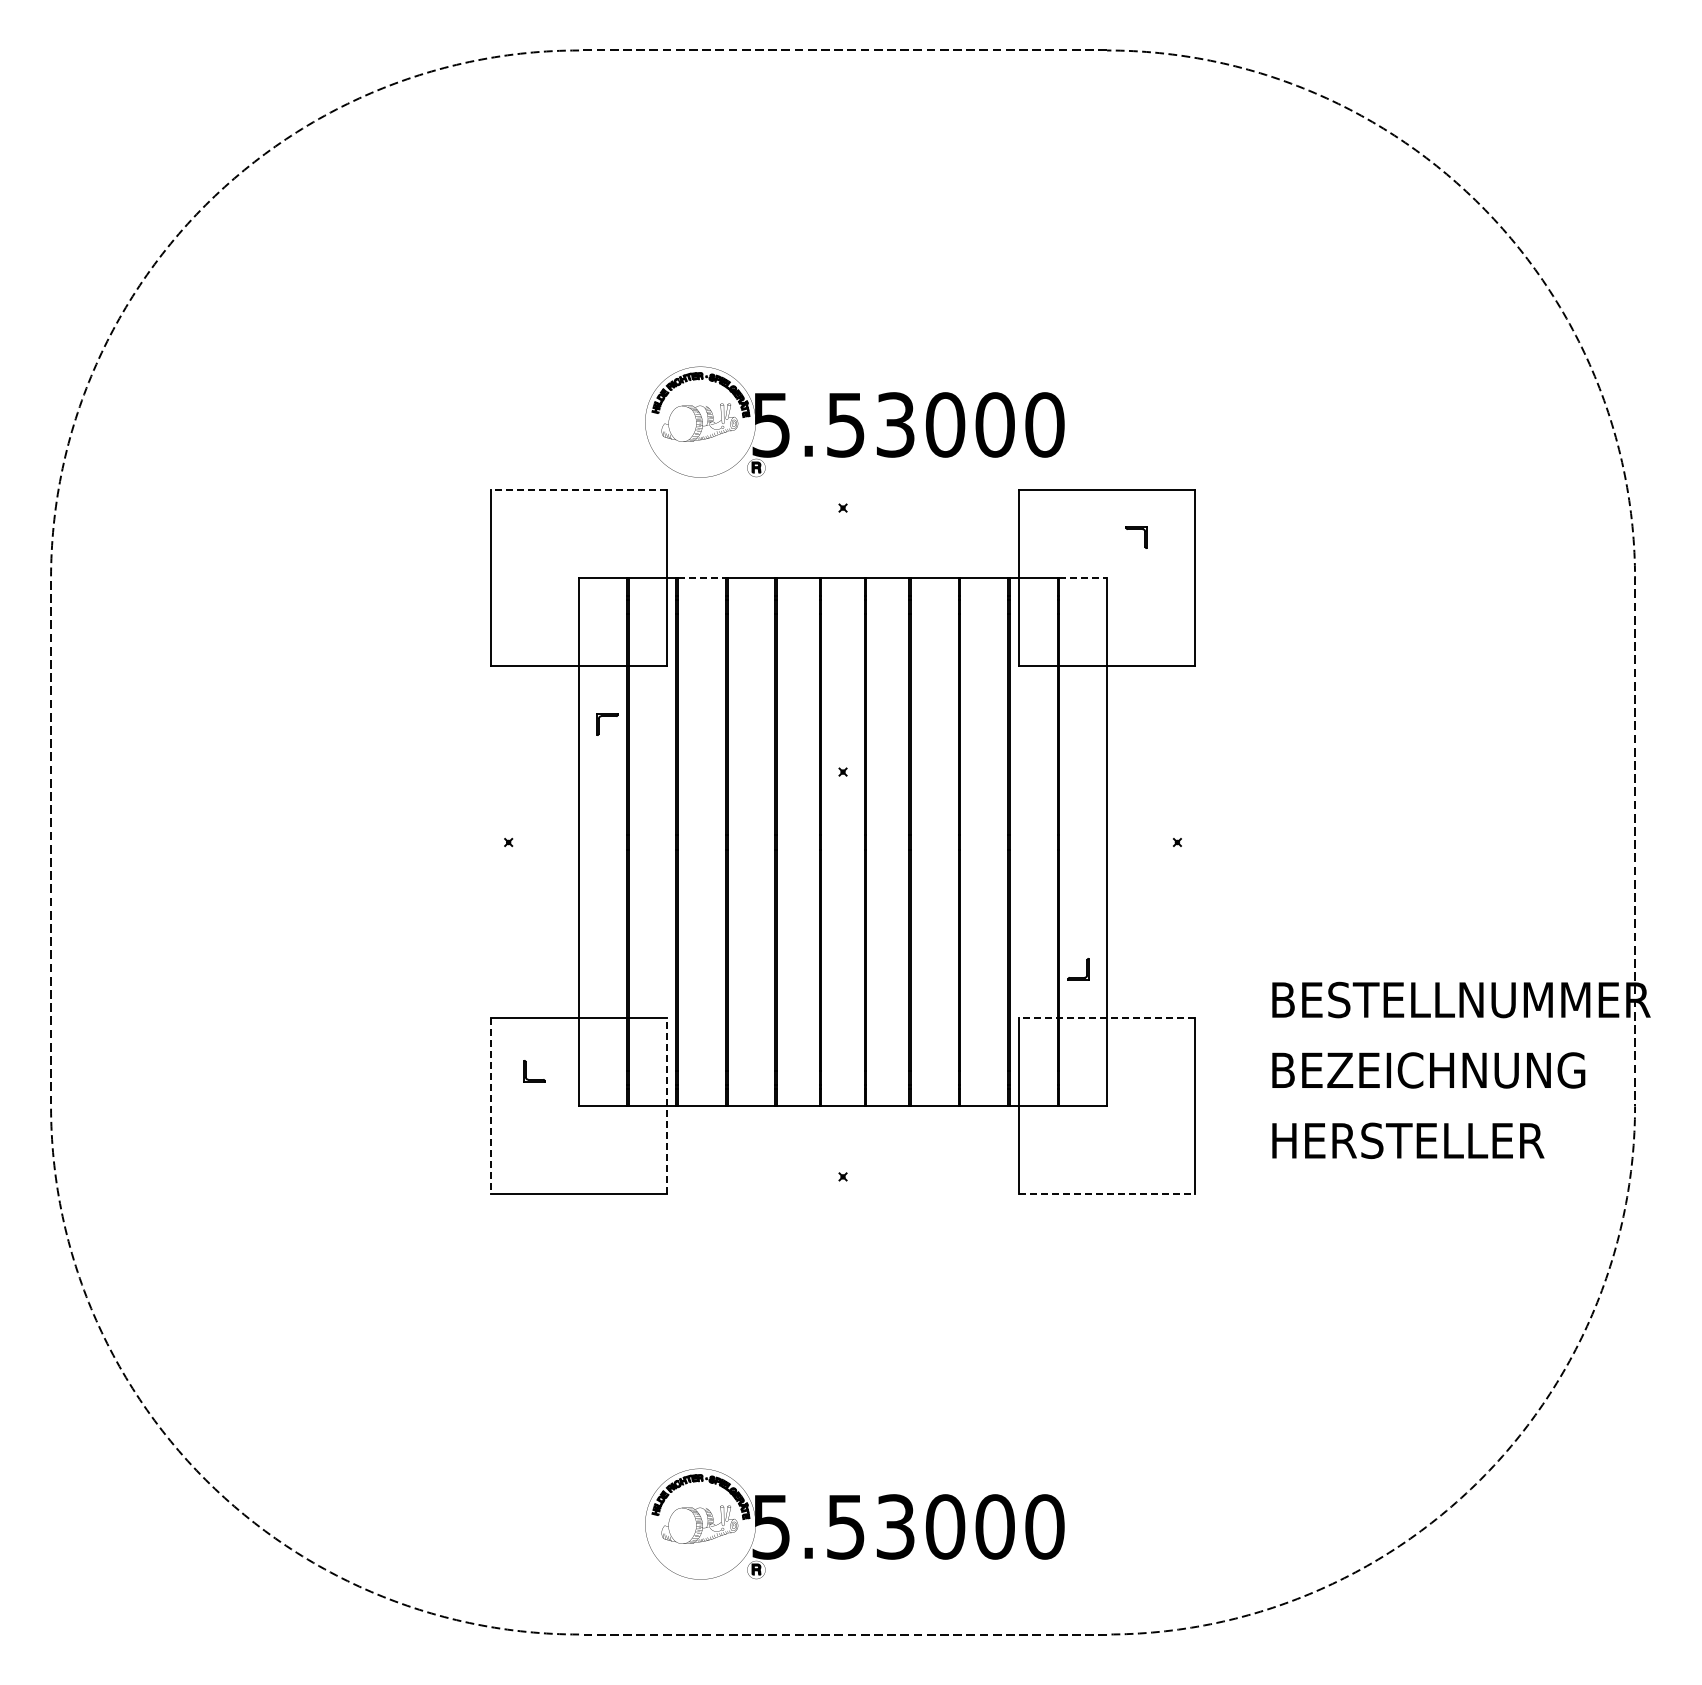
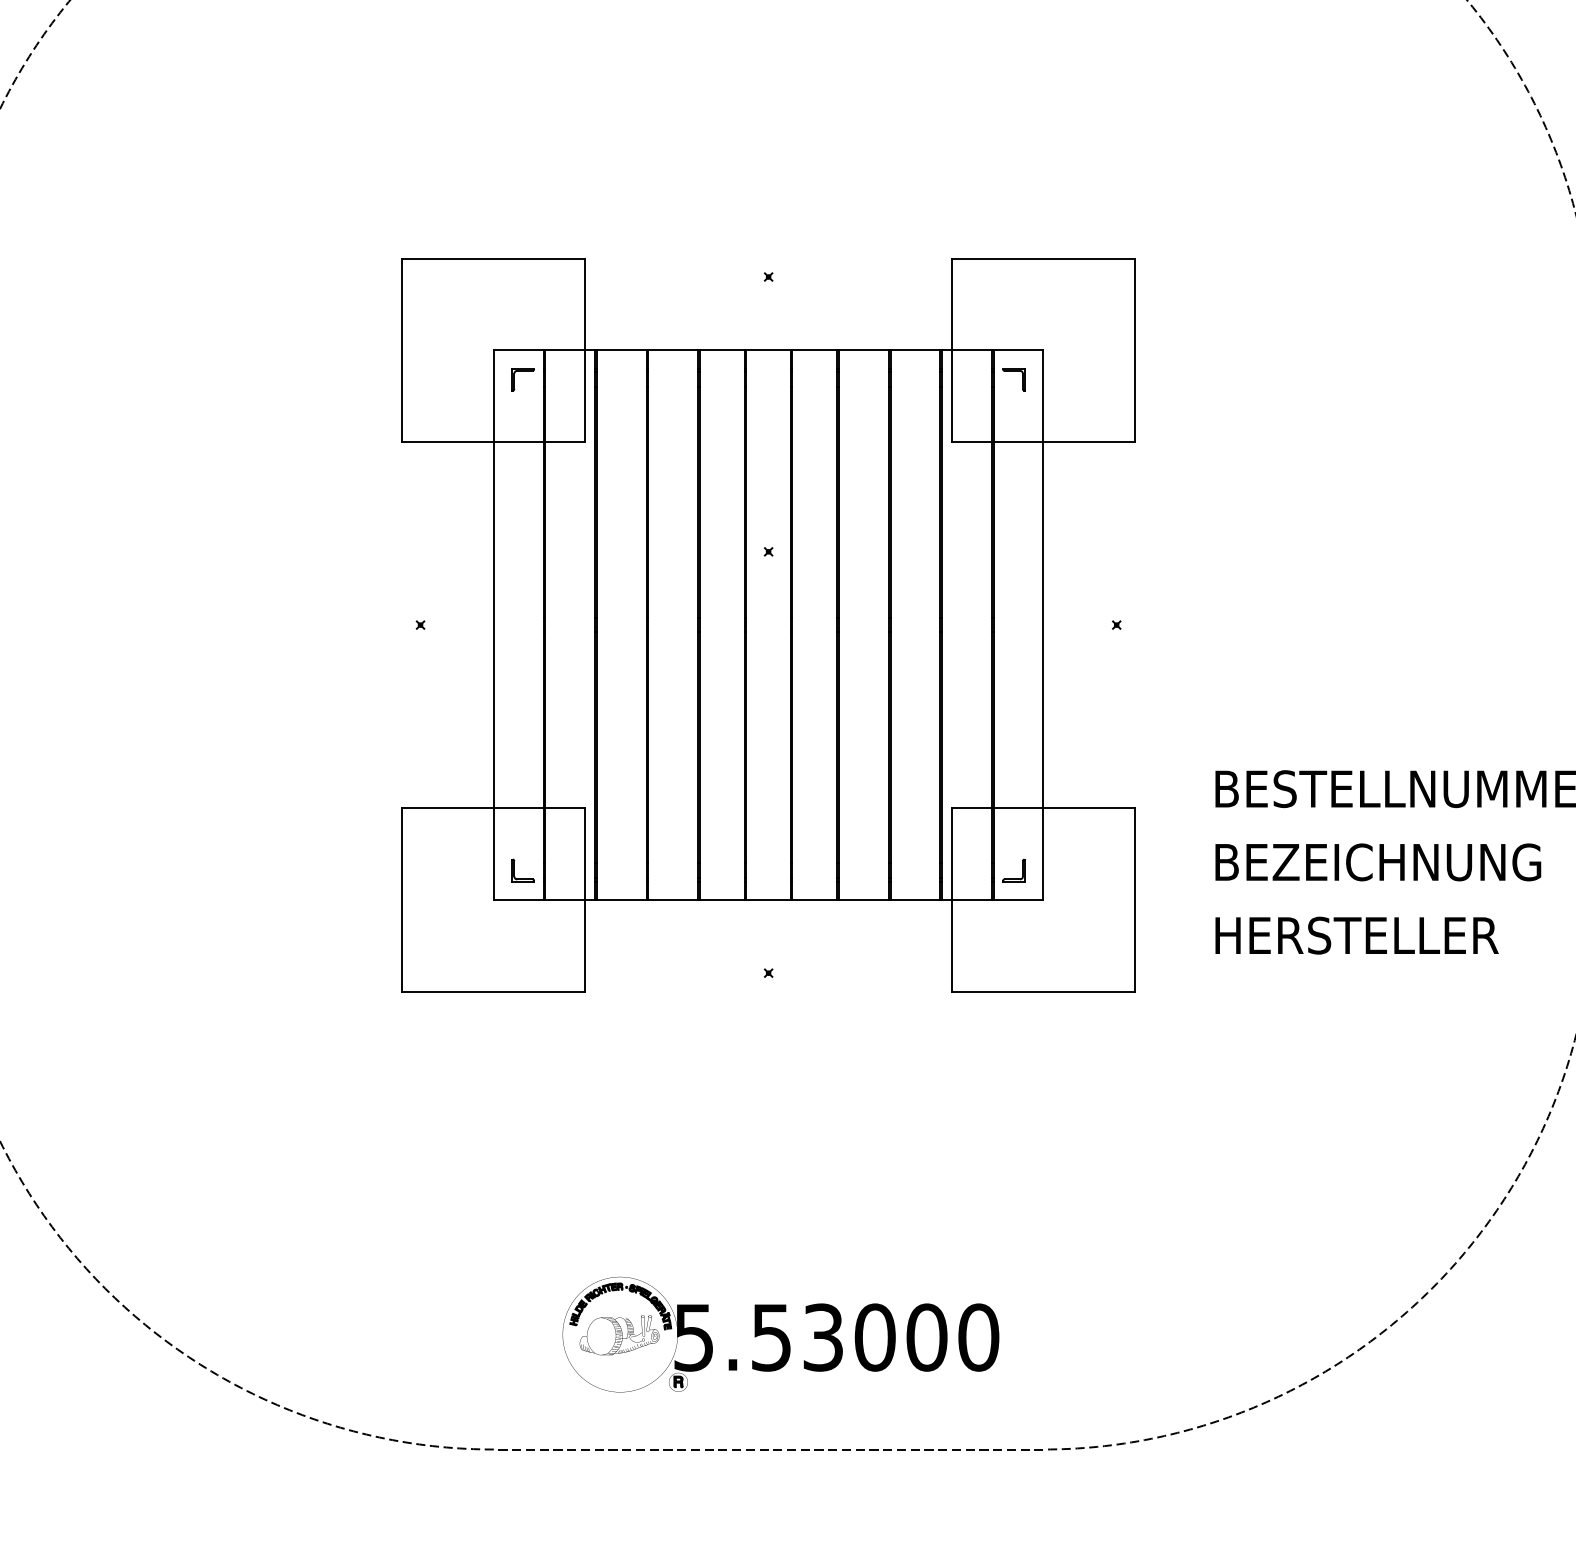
part: (854, 421) -> (780, 186), removed
line: (578, 490) -> (493, 258), dashed -> solid
part: (1136, 529) -> (1013, 371), moved
line: (701, 578) -> (621, 350), dashed -> solid
line: (1083, 578) -> (1018, 350), dashed -> solid
part: (607, 716) -> (523, 371), moved
part: (1086, 969) -> (1022, 870), moved
line: (1106, 1018) -> (1042, 808), dashed -> solid
part: (526, 1071) -> (515, 870), moved
line: (491, 1106) -> (402, 899), dashed -> solid
line: (667, 1106) -> (585, 899), dashed -> solid
line: (1107, 1194) -> (1043, 991), dashed -> solid

